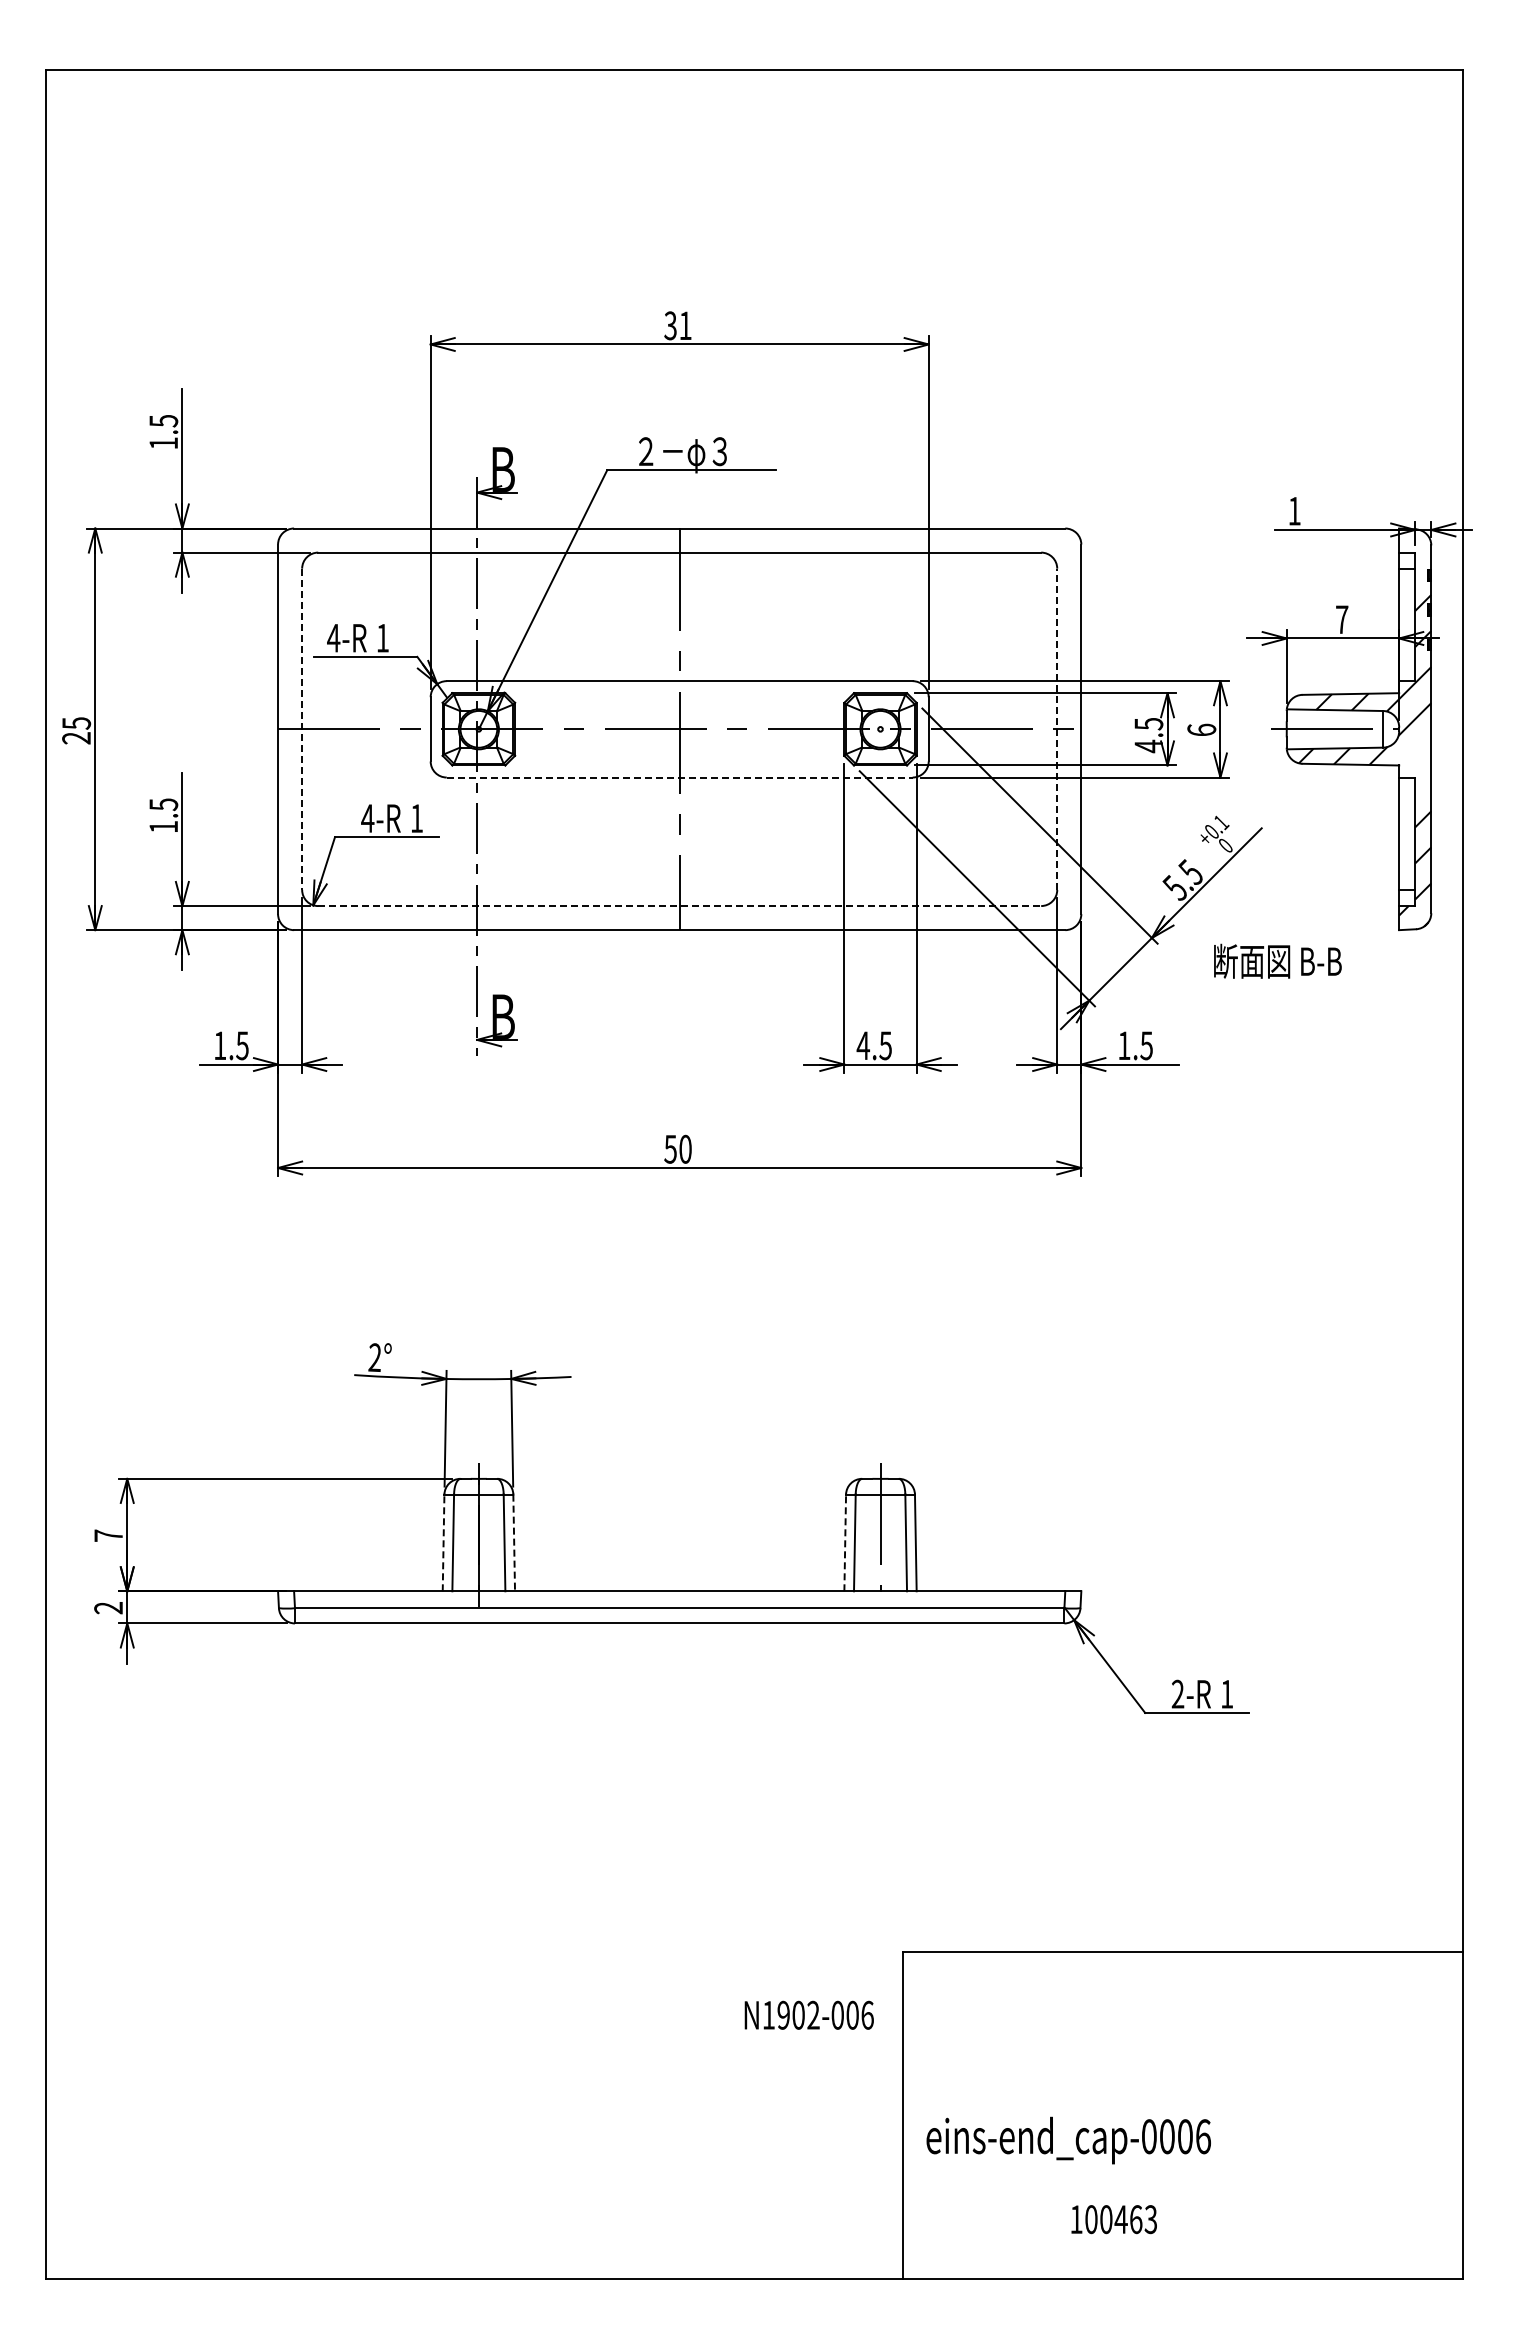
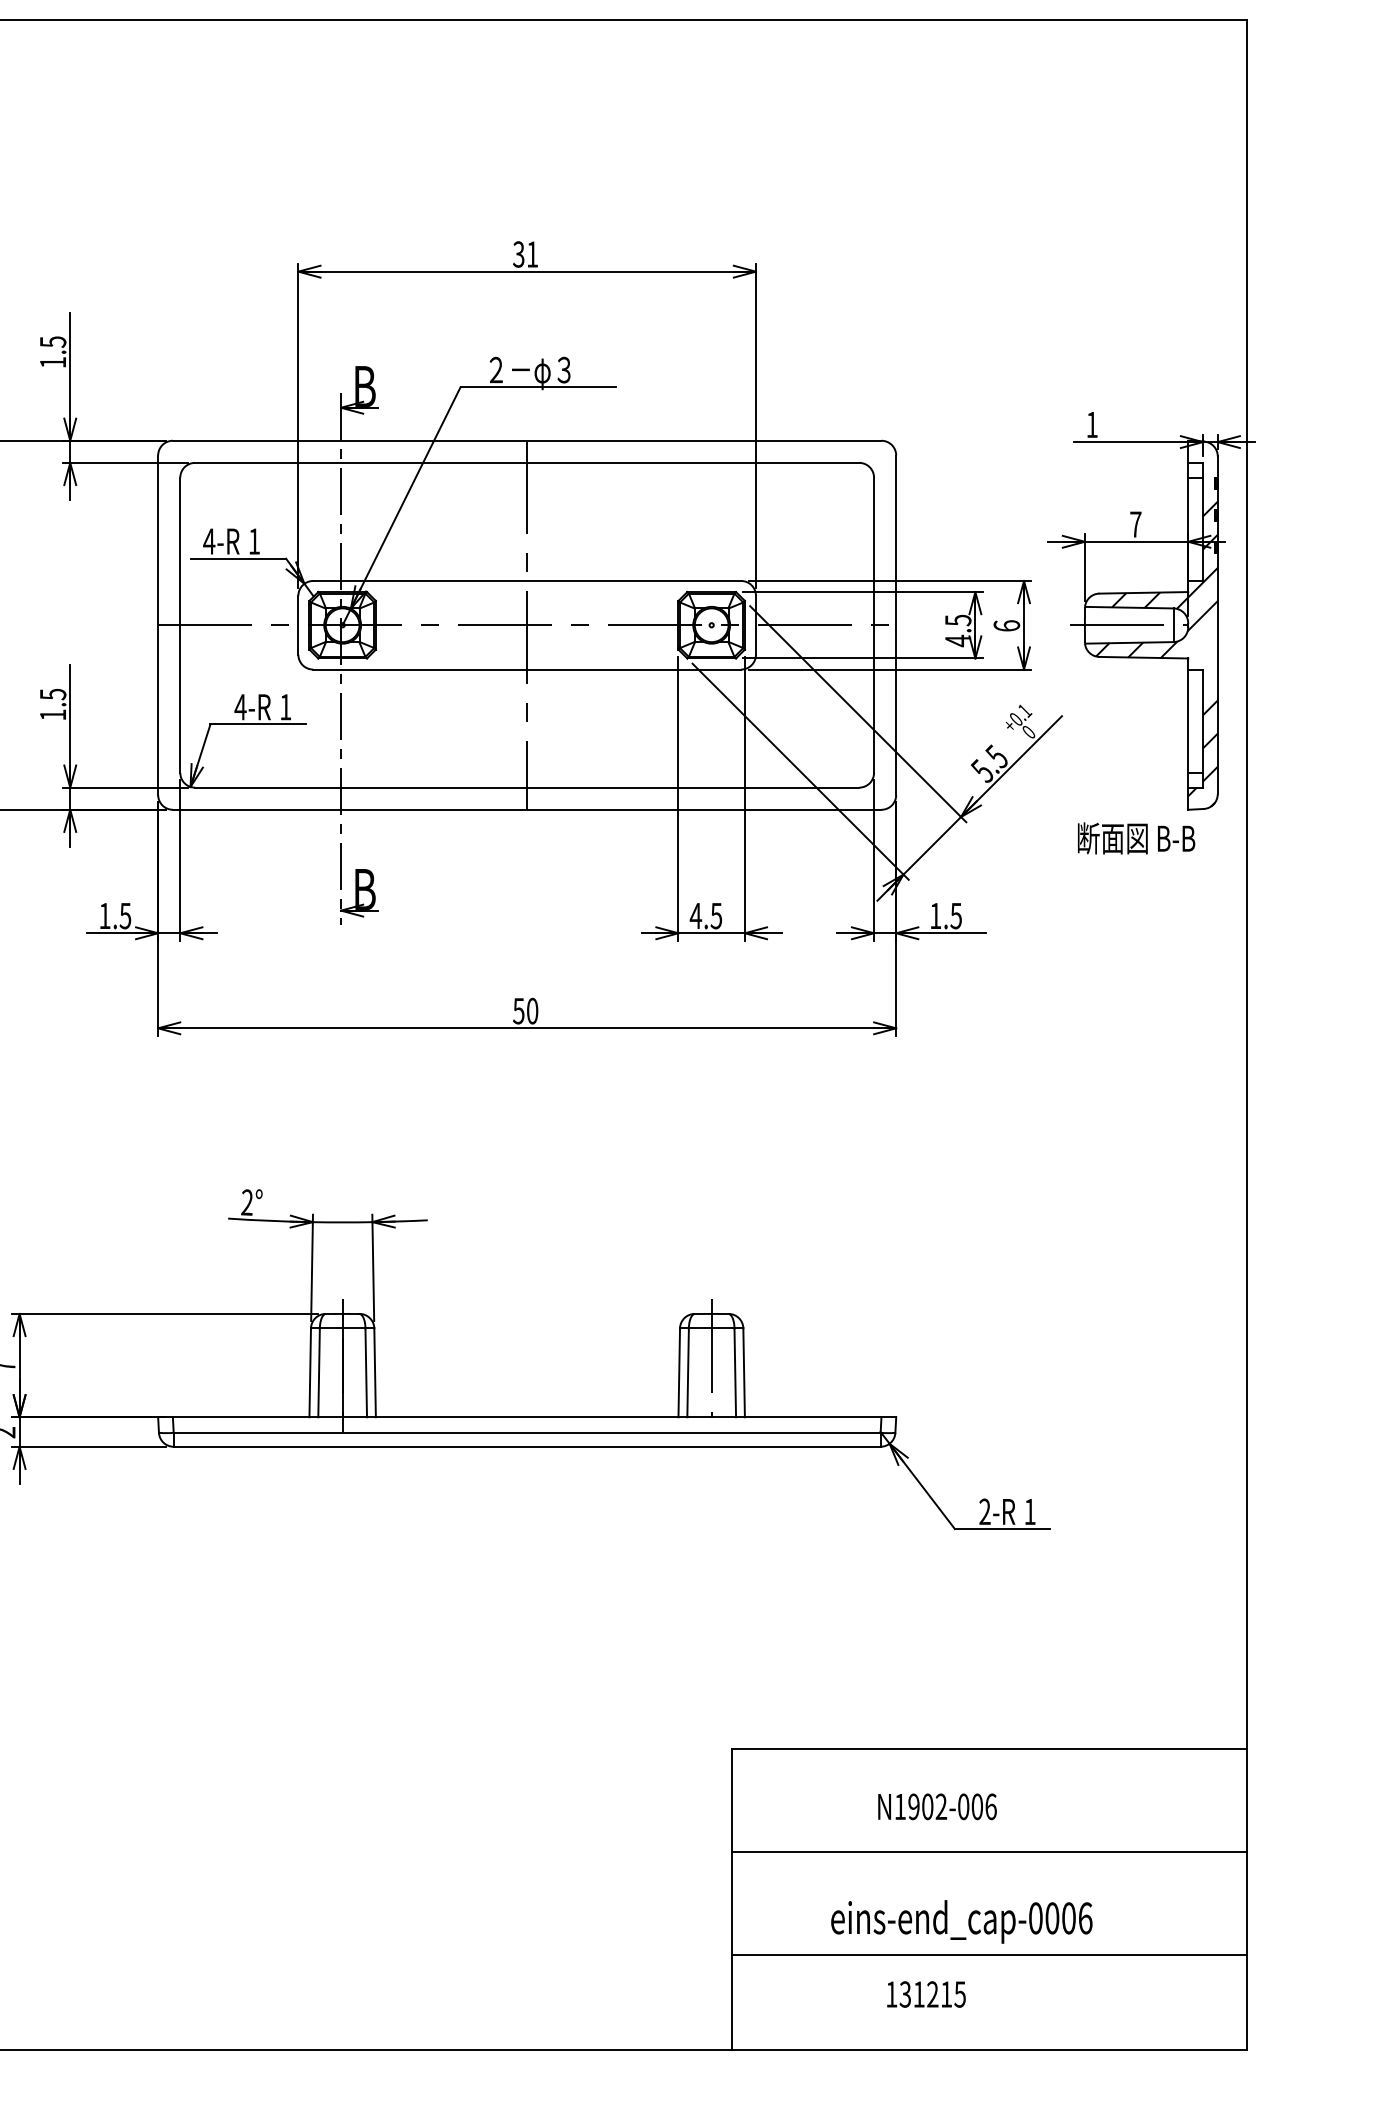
line: (302, 729) -> (180, 625), dashed -> solid
line: (1057, 729) -> (874, 625), dashed -> solid
line: (679, 777) -> (526, 669), dashed -> solid
line: (680, 906) -> (527, 788), dashed -> solid
text: (1277, 960) -> (1136, 837), moved
line: (443, 1542) -> (310, 1372), dashed -> solid
line: (845, 1542) -> (679, 1372), dashed -> solid
line: (514, 1543) -> (375, 1373), dashed -> solid
text: (808, 2014) -> (936, 1806), moved
line: (1183, 2064) -> (990, 1852), added
text: (1068, 2140) -> (961, 1921), moved
line: (1183, 2177) -> (990, 1955), added
text: (1121, 2219) -> (933, 1994), 100463 -> 131215

